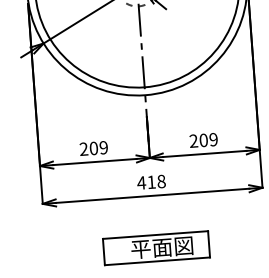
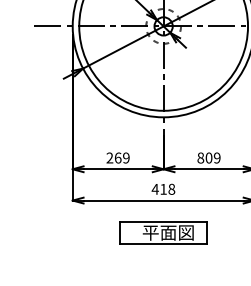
text: (193, 140) -> (200, 157), 209 -> 809
text: (93, 147) -> (117, 157), 209 -> 269
part: (156, 247) -> (163, 232), moved

